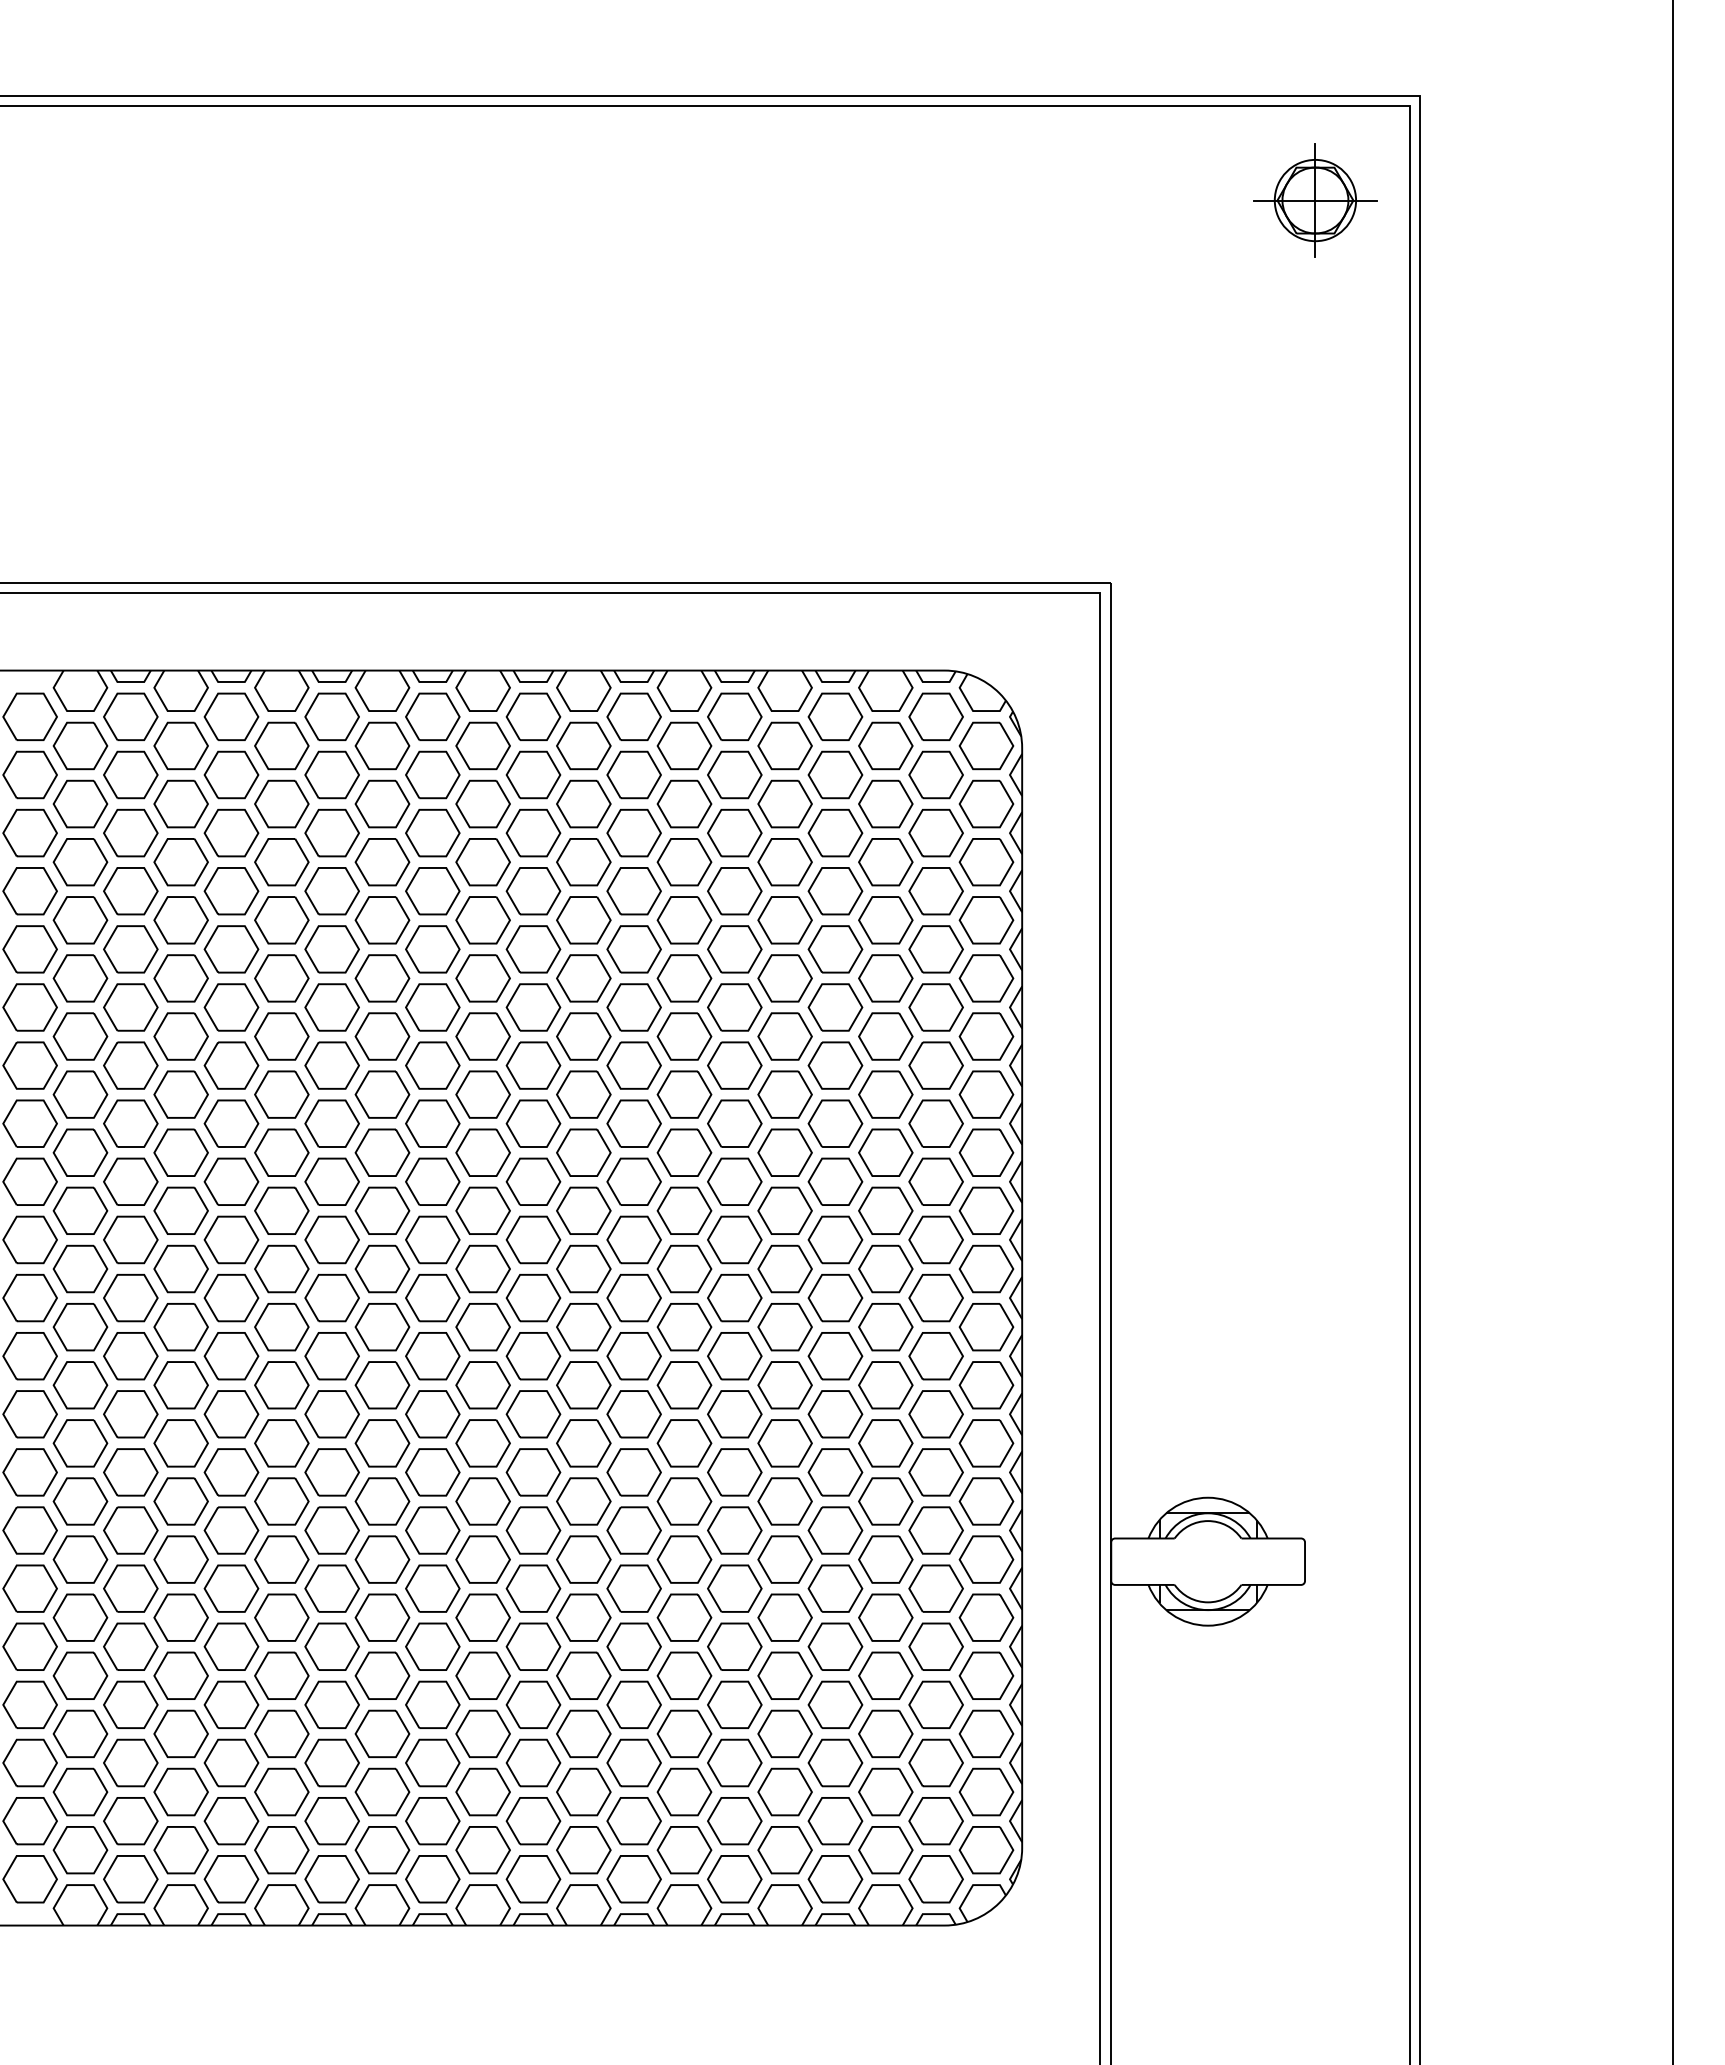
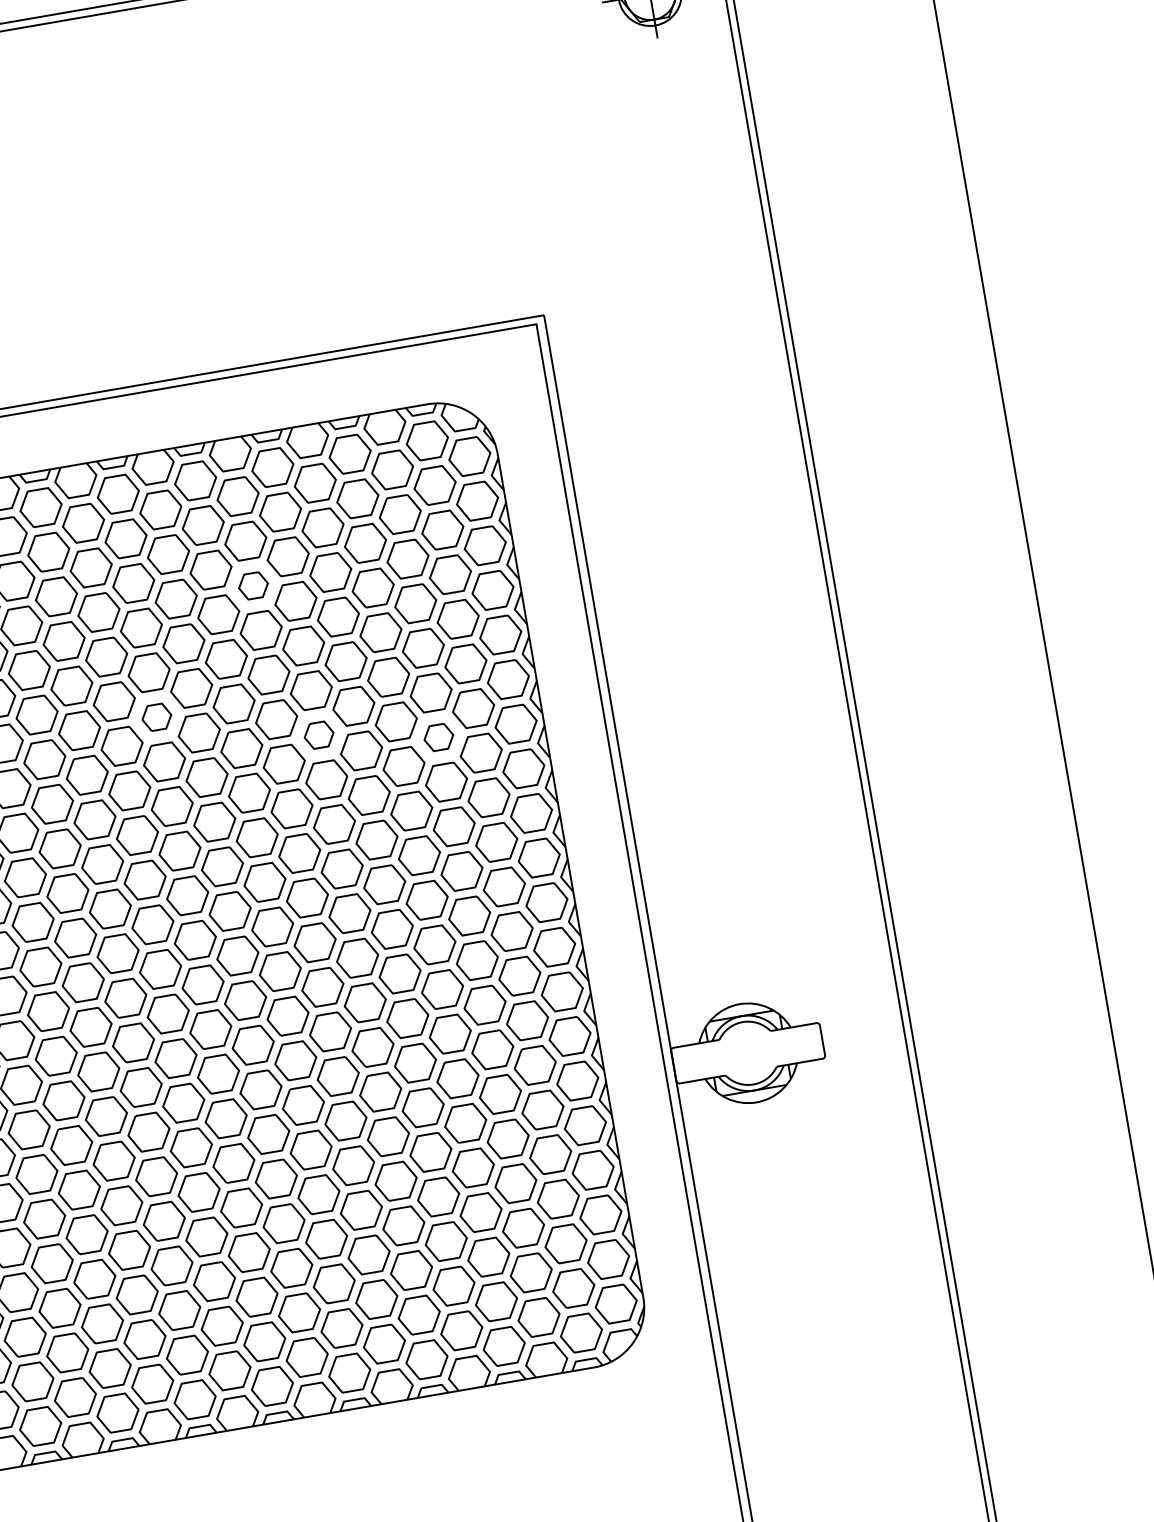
part: (684, 862) -> (253, 586), size x0.7
part: (533, 1007) -> (156, 717), size x0.7
part: (734, 1065) -> (318, 735), size x0.7
part: (885, 1094) -> (438, 737), size x0.7

